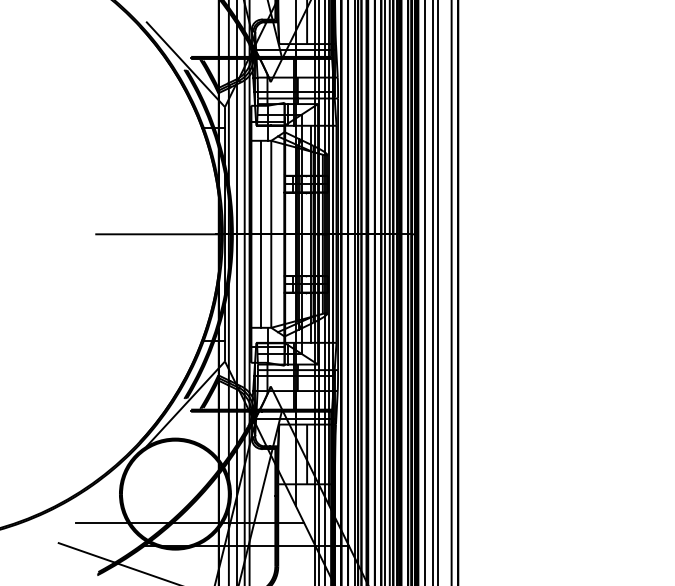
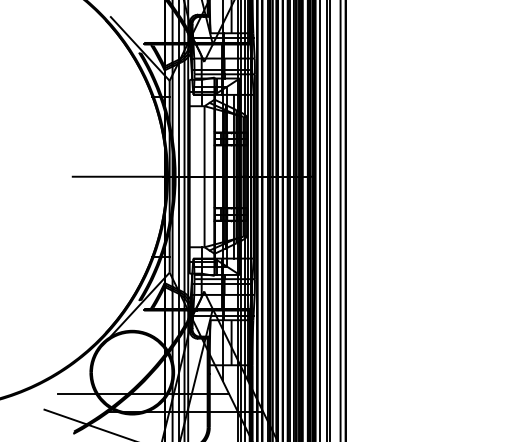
line: (261, 233) -> (197, 176), removed

